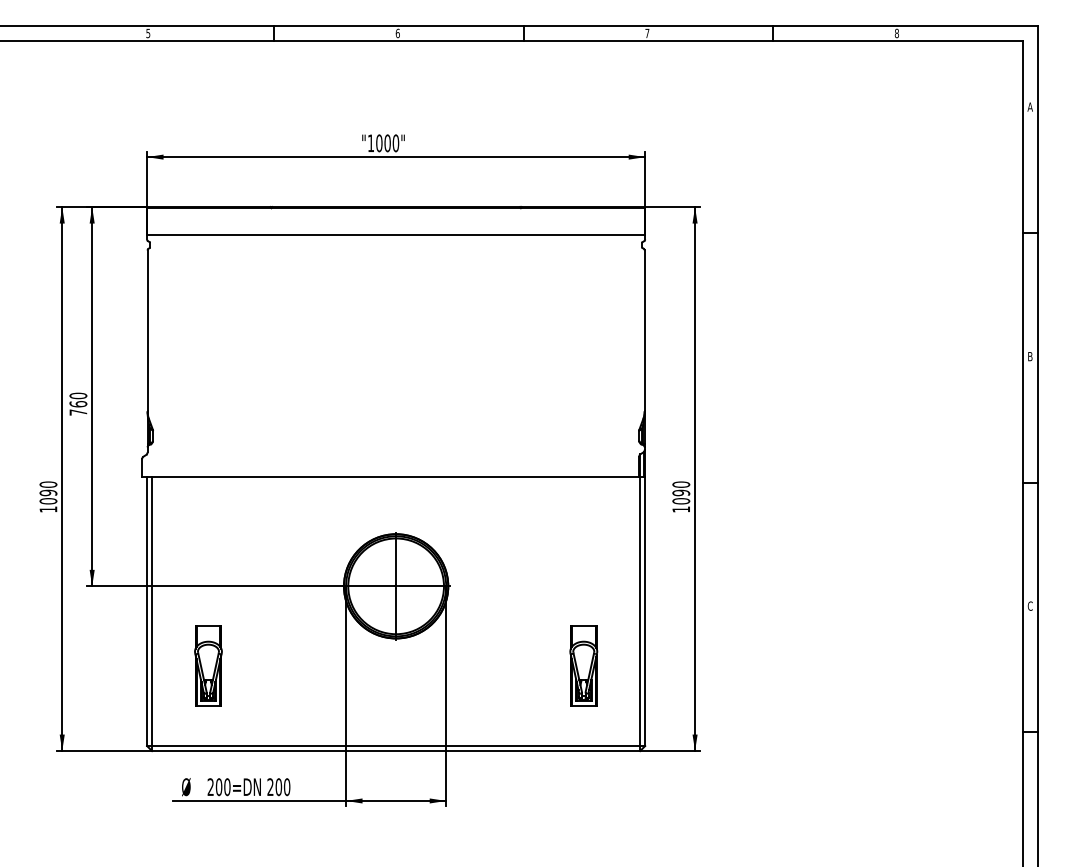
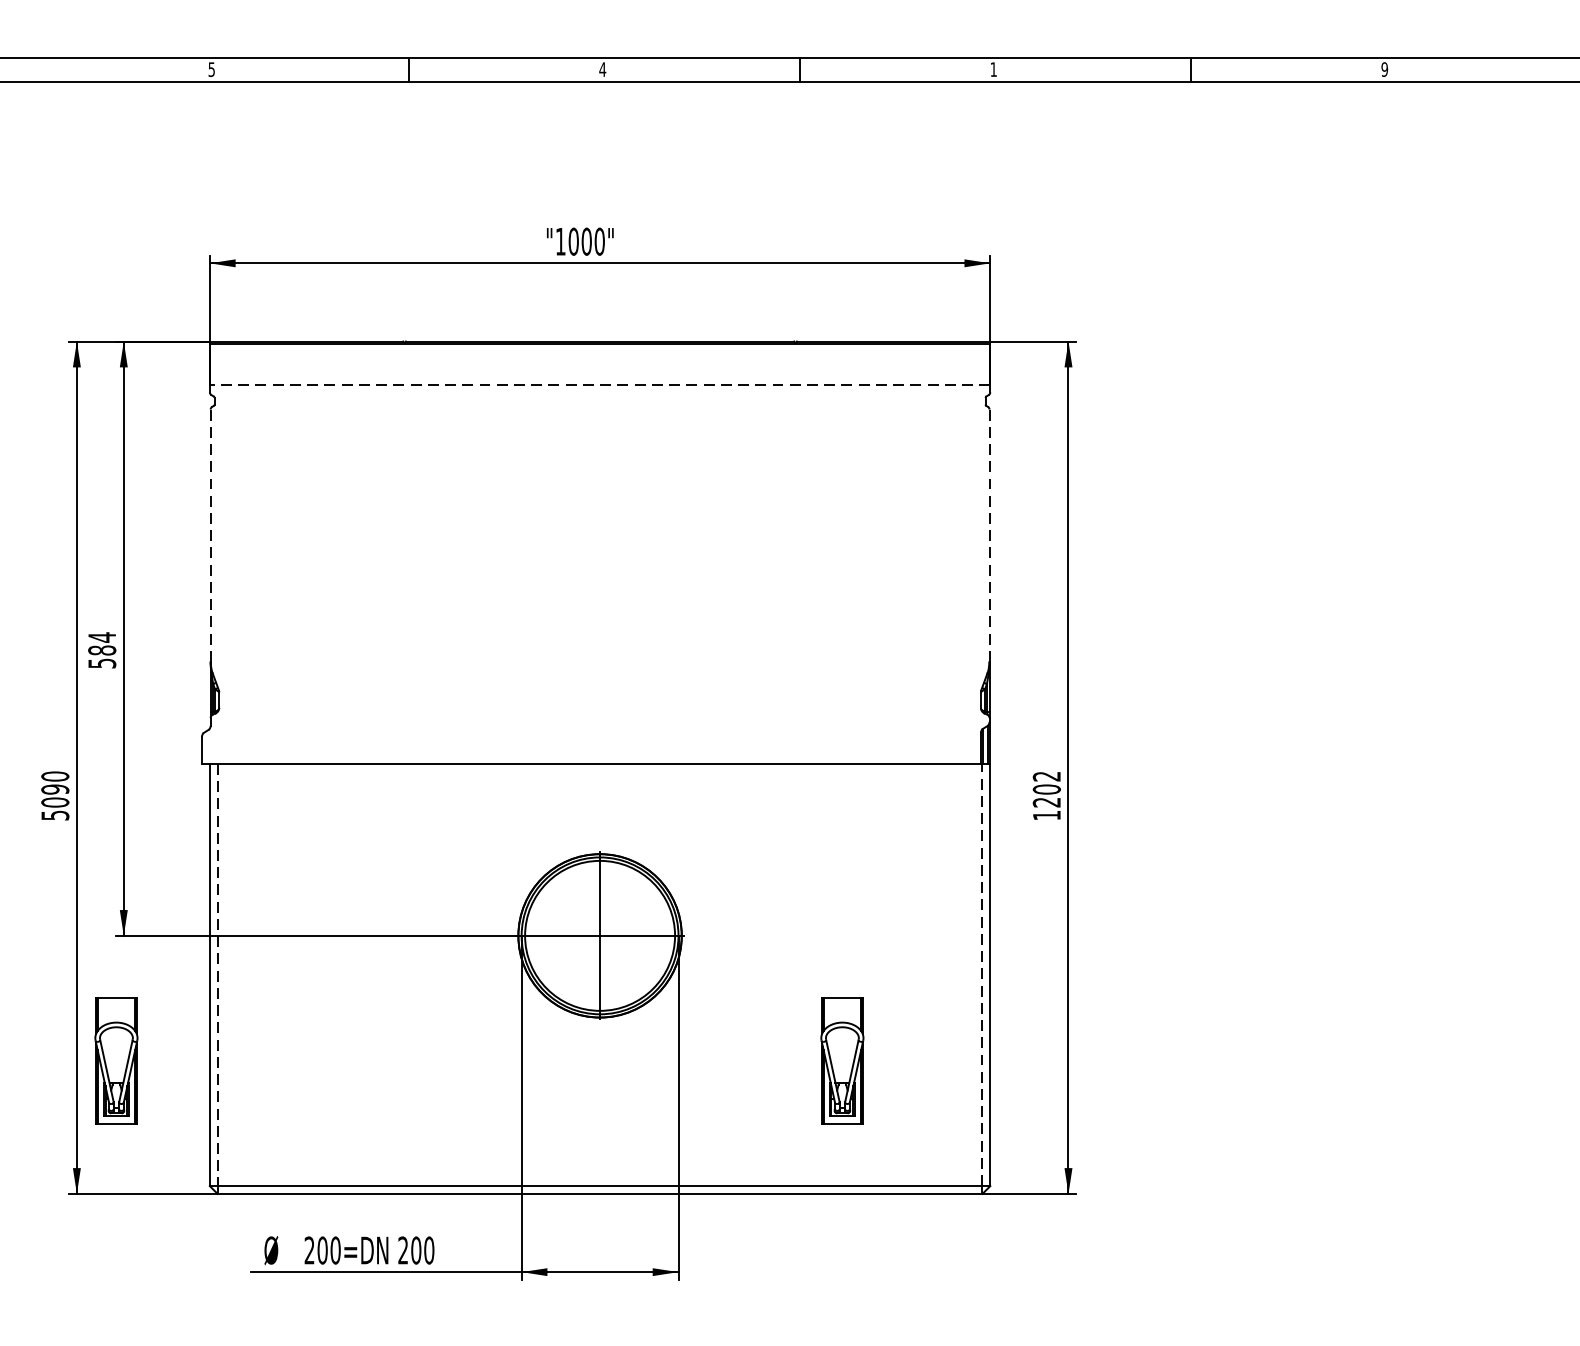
text: (397, 33) -> (602, 69), 6 -> 4
text: (647, 33) -> (993, 69), 7 -> 1
text: (896, 33) -> (1384, 69), 8 -> 9
line: (395, 234) -> (599, 384), solid -> dashed
line: (147, 331) -> (210, 536), solid -> dashed
line: (644, 331) -> (989, 536), solid -> dashed
text: (78, 403) -> (102, 649), 760 -> 584
text: (681, 492) -> (1047, 788), 1090 -> 1202
text: (48, 509) -> (55, 815), 1090 -> 5090
line: (152, 611) -> (218, 975), solid -> dashed
line: (640, 611) -> (982, 975), solid -> dashed
part: (208, 665) -> (116, 1059), moved
part: (583, 665) -> (841, 1059), moved

